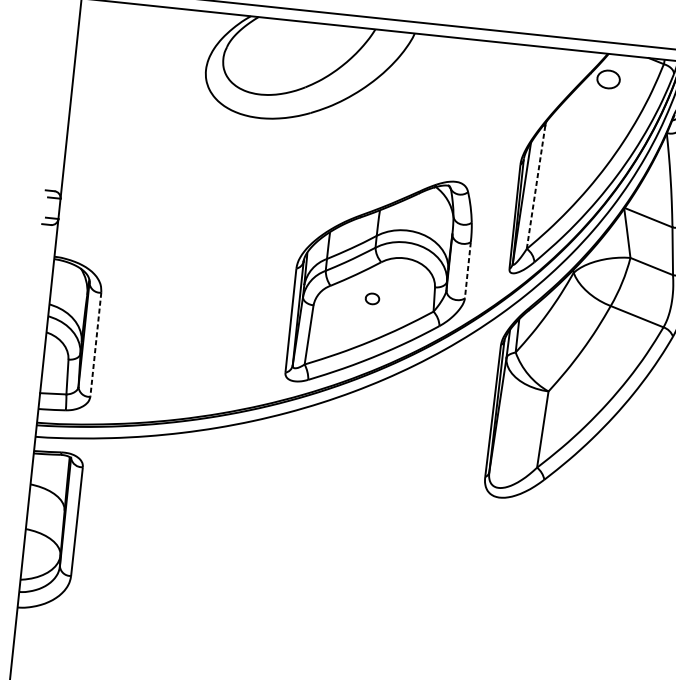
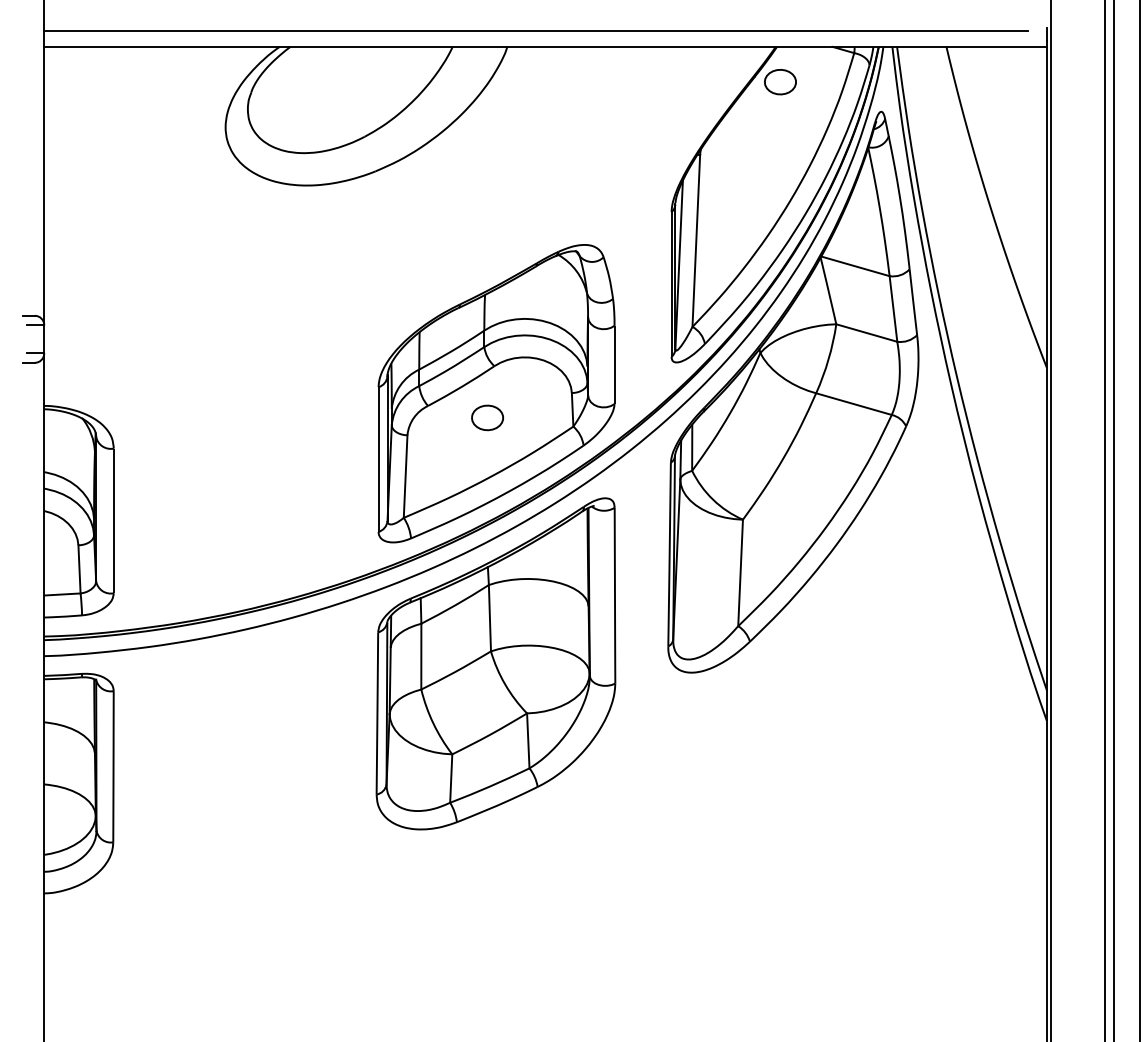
line: (536, 187) -> (696, 241), dashed -> solid
line: (467, 270) -> (614, 364), dashed -> solid
part: (372, 298) -> (487, 417), size x1.67
line: (95, 345) -> (113, 521), dashed -> solid
part: (359, 476) -> (495, 663), added

